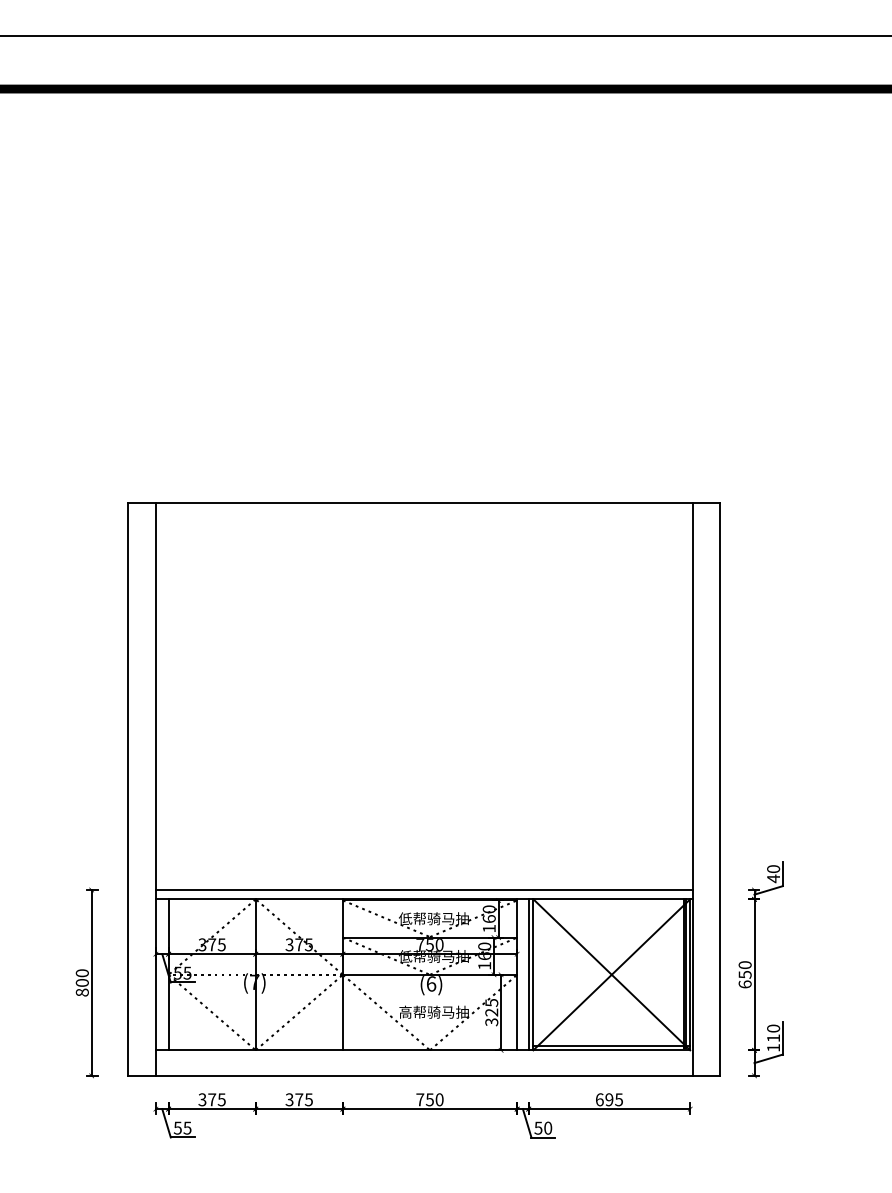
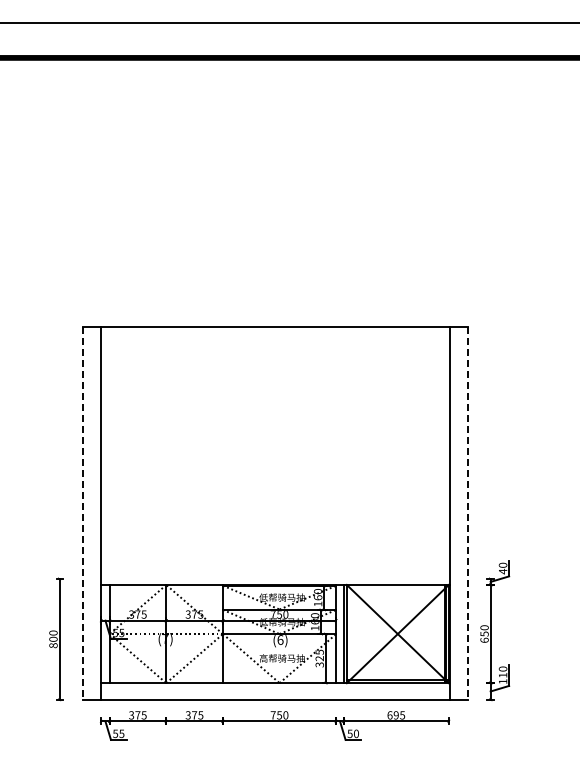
line: (128, 790) -> (83, 514), solid -> dashed
line: (720, 790) -> (468, 514), solid -> dashed
line: (423, 889) -> (275, 578), removed

